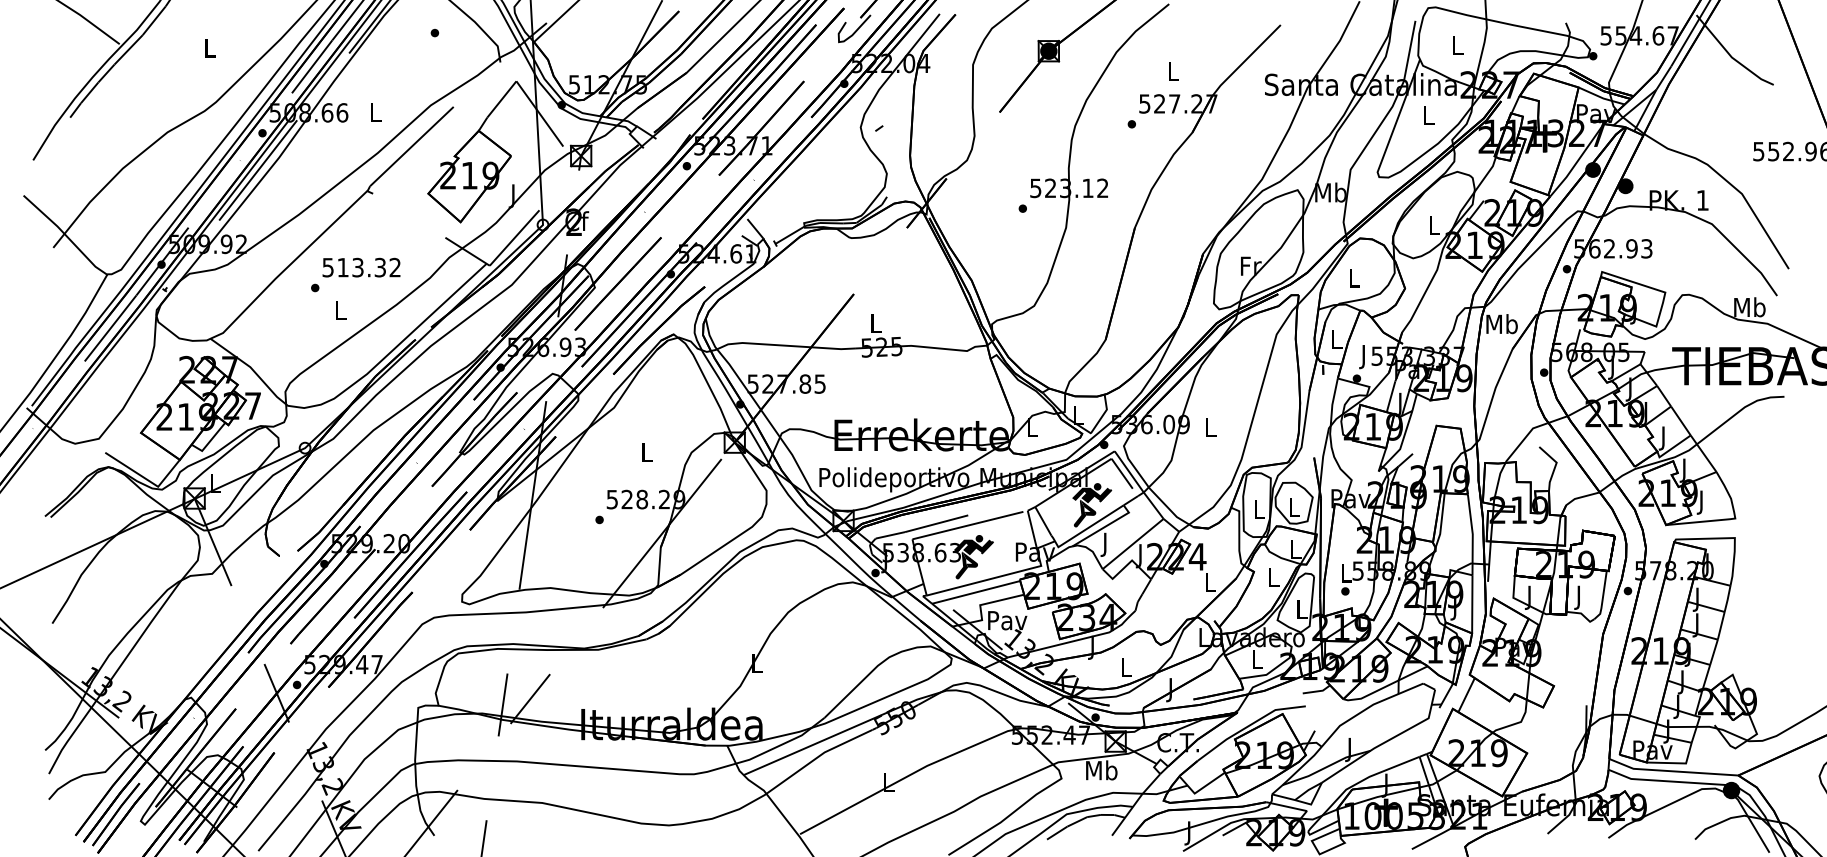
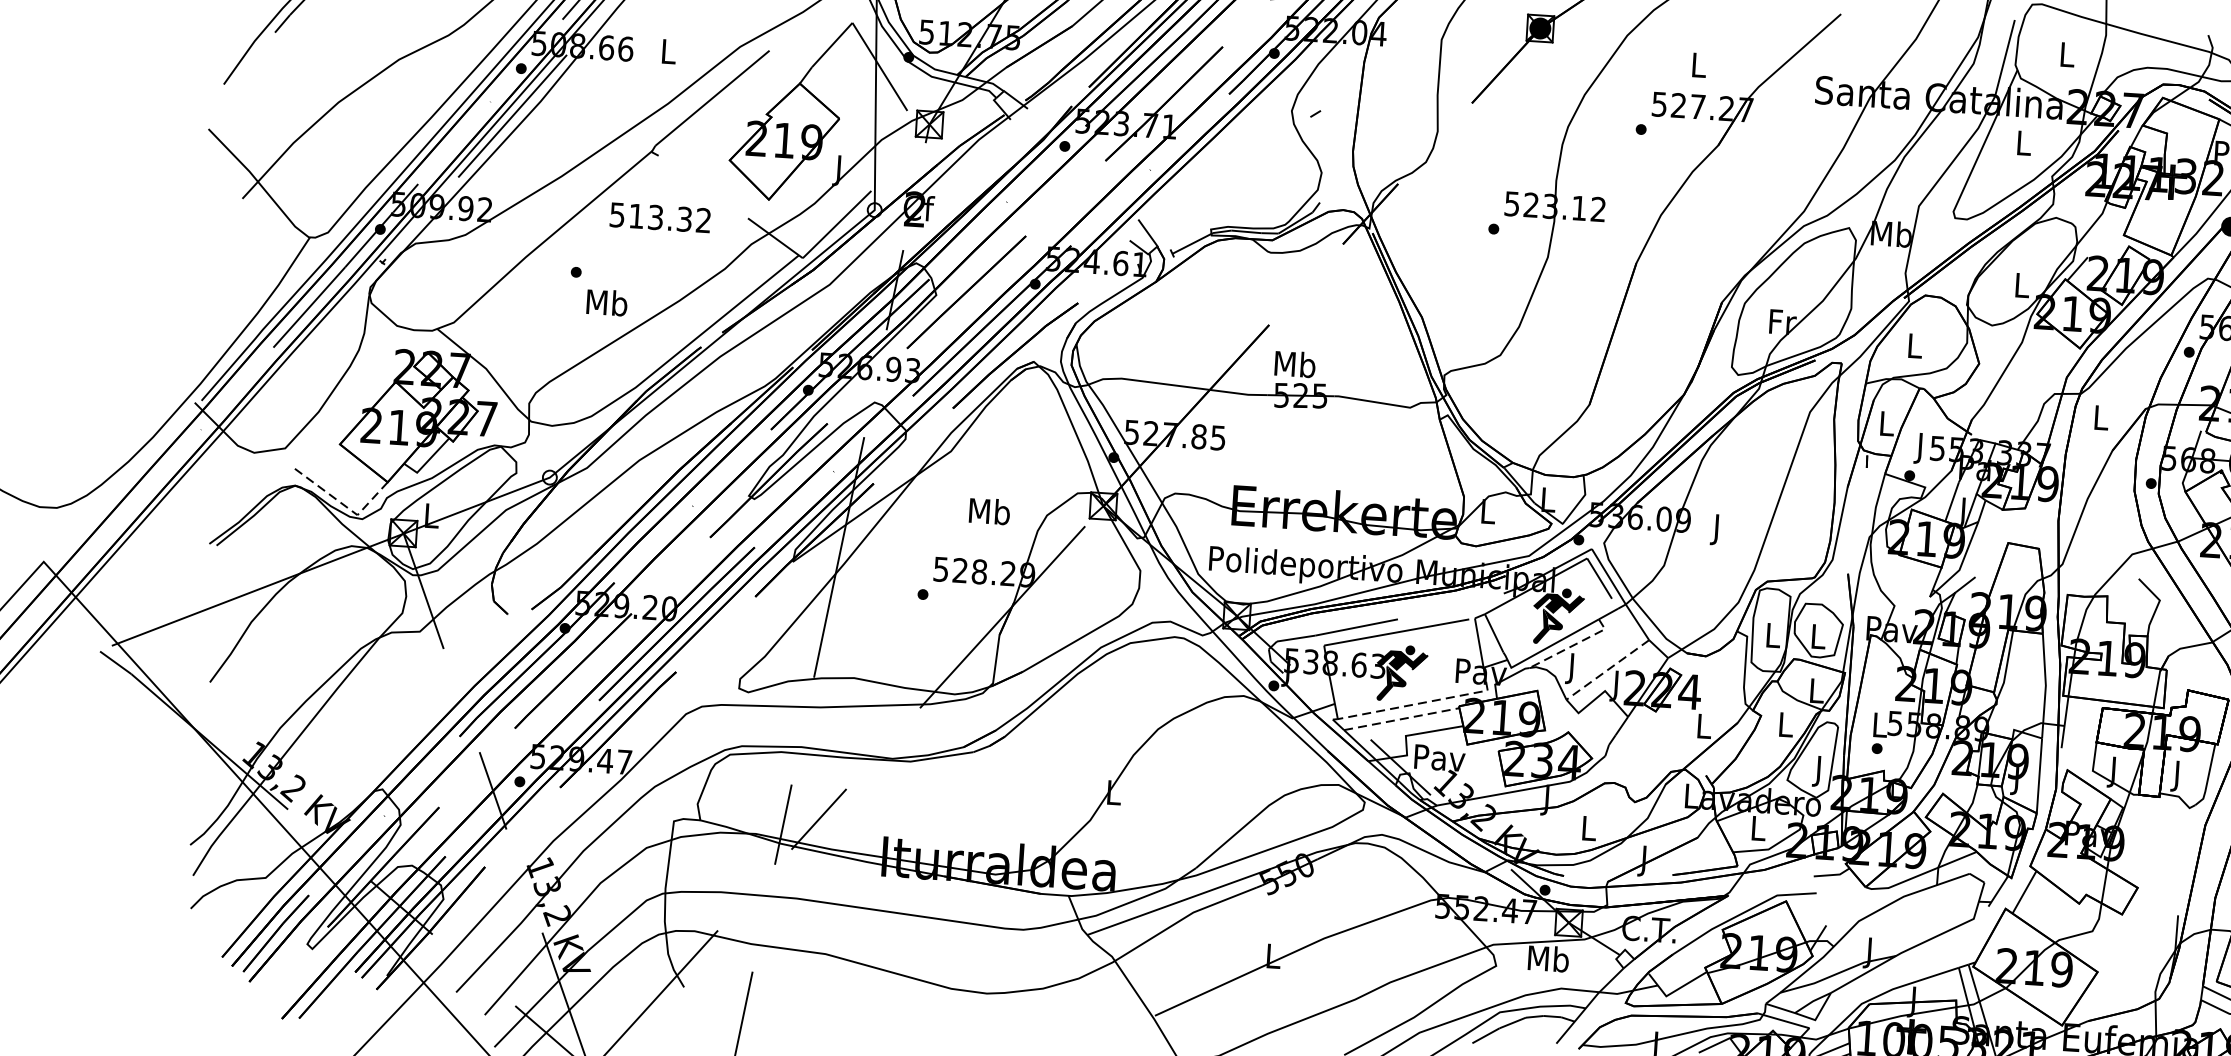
text: (361, 267) -> (660, 217), moved
text: (340, 309) -> (606, 302), L -> Mb
text: (875, 323) -> (1294, 364), L -> Mb
text: (1501, 324) -> (2100, 418), Mb -> L
text: (1210, 430) -> (1716, 530), L -> J
text: (646, 452) -> (989, 511), L -> Mb
line: (146, 479) -> (343, 504), solid -> dashed
line: (1105, 526) -> (1573, 645), solid -> dashed
line: (1133, 544) -> (1608, 670), solid -> dashed
line: (993, 578) -> (1425, 702), solid -> dashed
line: (976, 592) -> (1402, 719), solid -> dashed
text: (1301, 612) -> (1818, 772), L -> J

